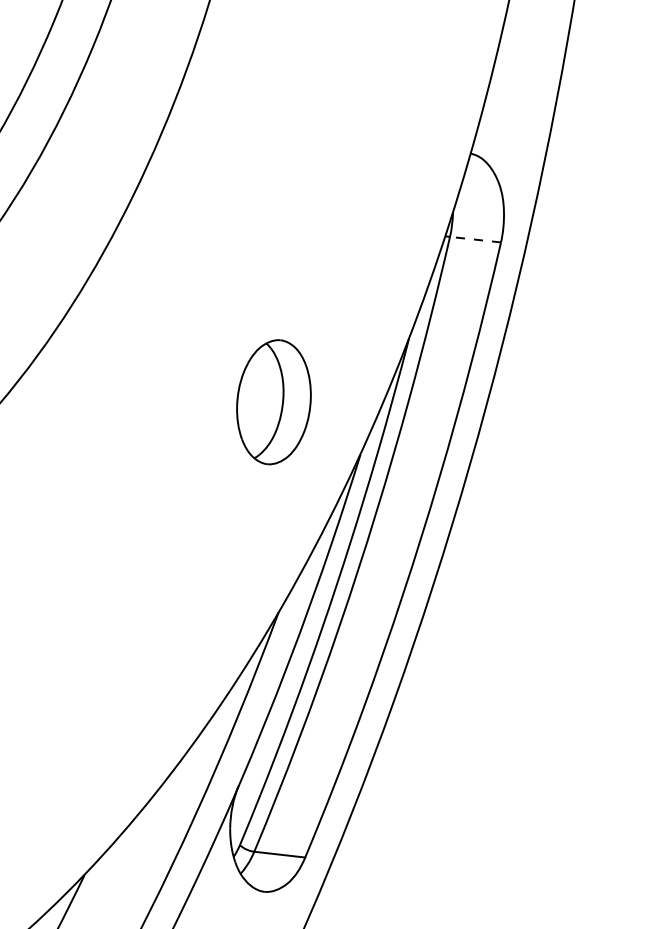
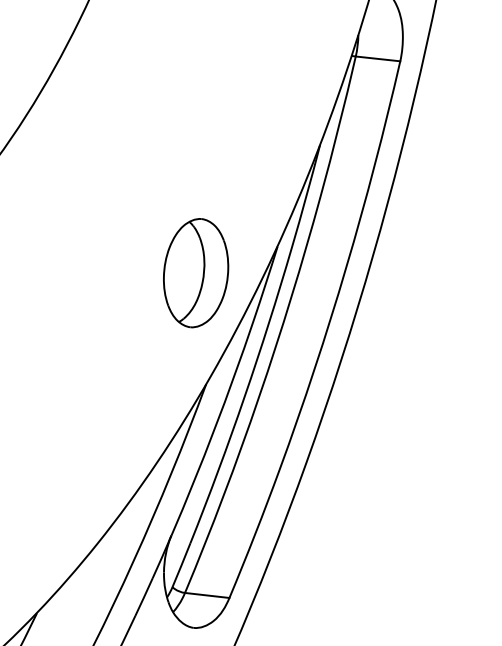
line: (475, 239) -> (378, 58), dashed -> solid
part: (273, 402) -> (195, 273), moved

